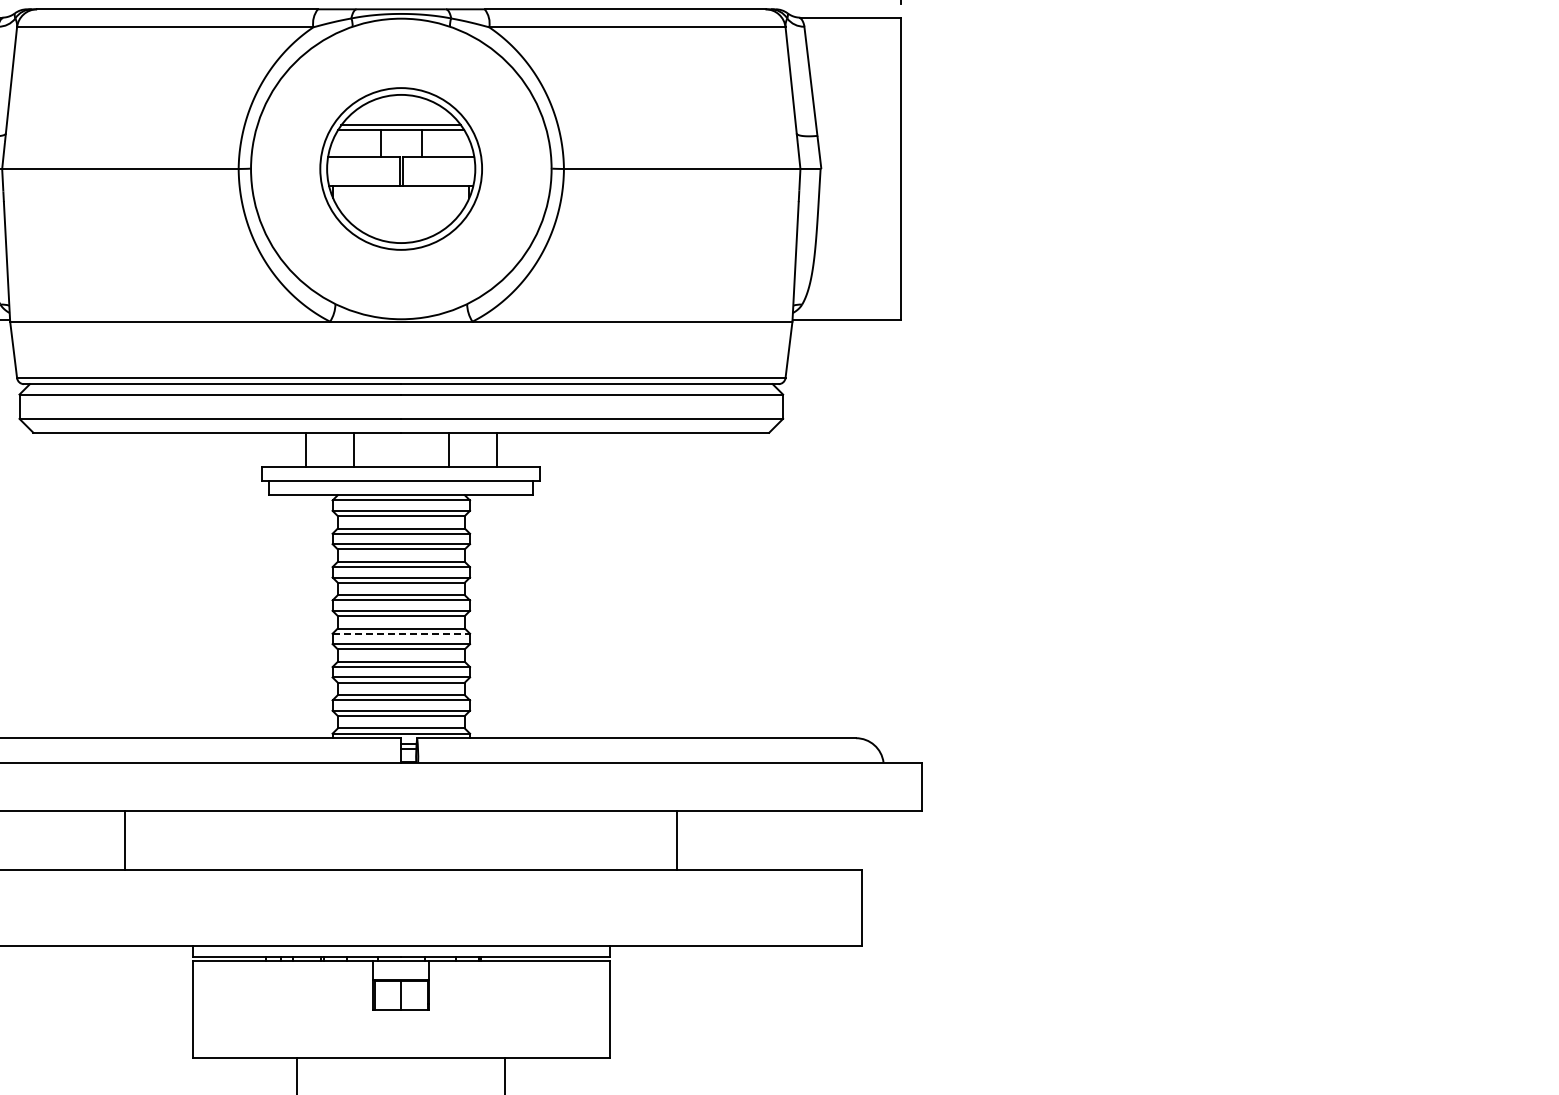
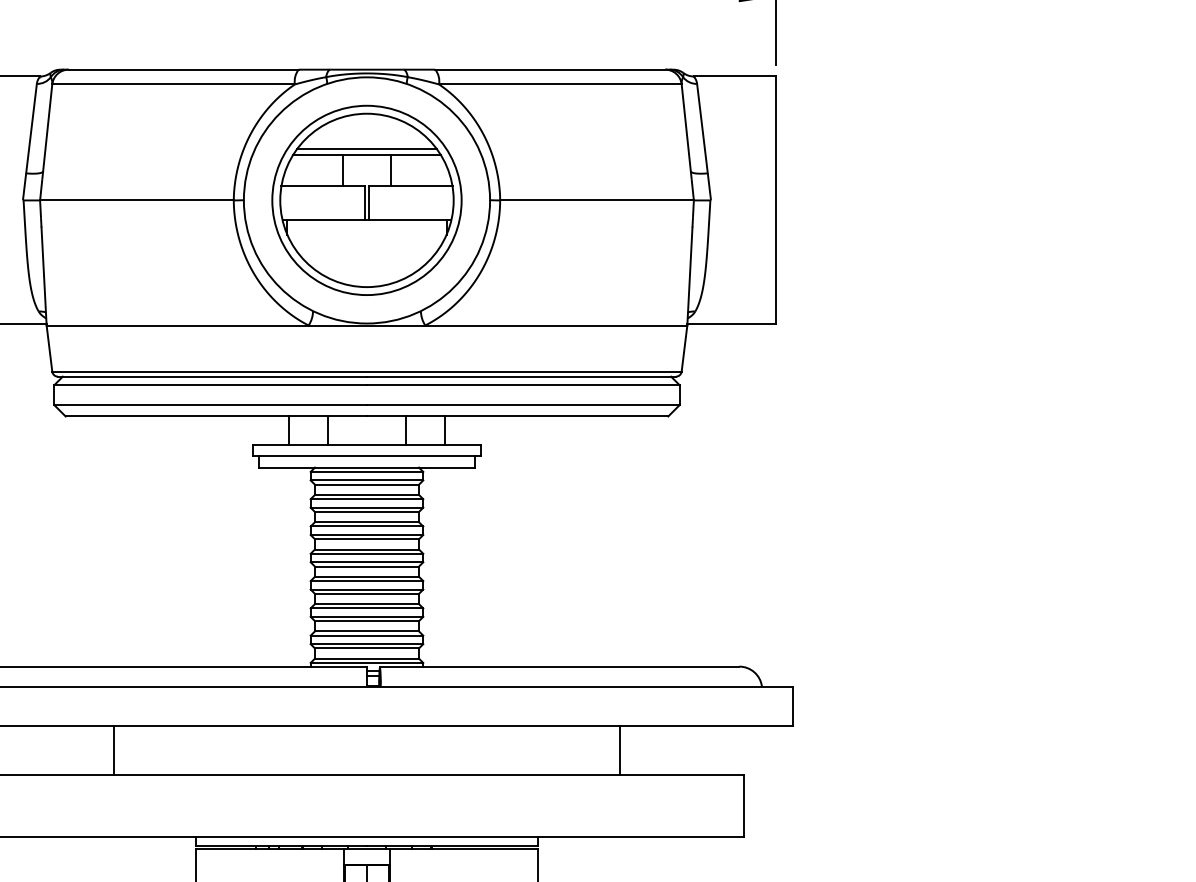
part: (400, 168) -> (366, 200), size x1.43
line: (401, 633) -> (367, 580), dashed -> solid
line: (125, 840) -> (114, 750), moved
line: (677, 840) -> (620, 750), moved

